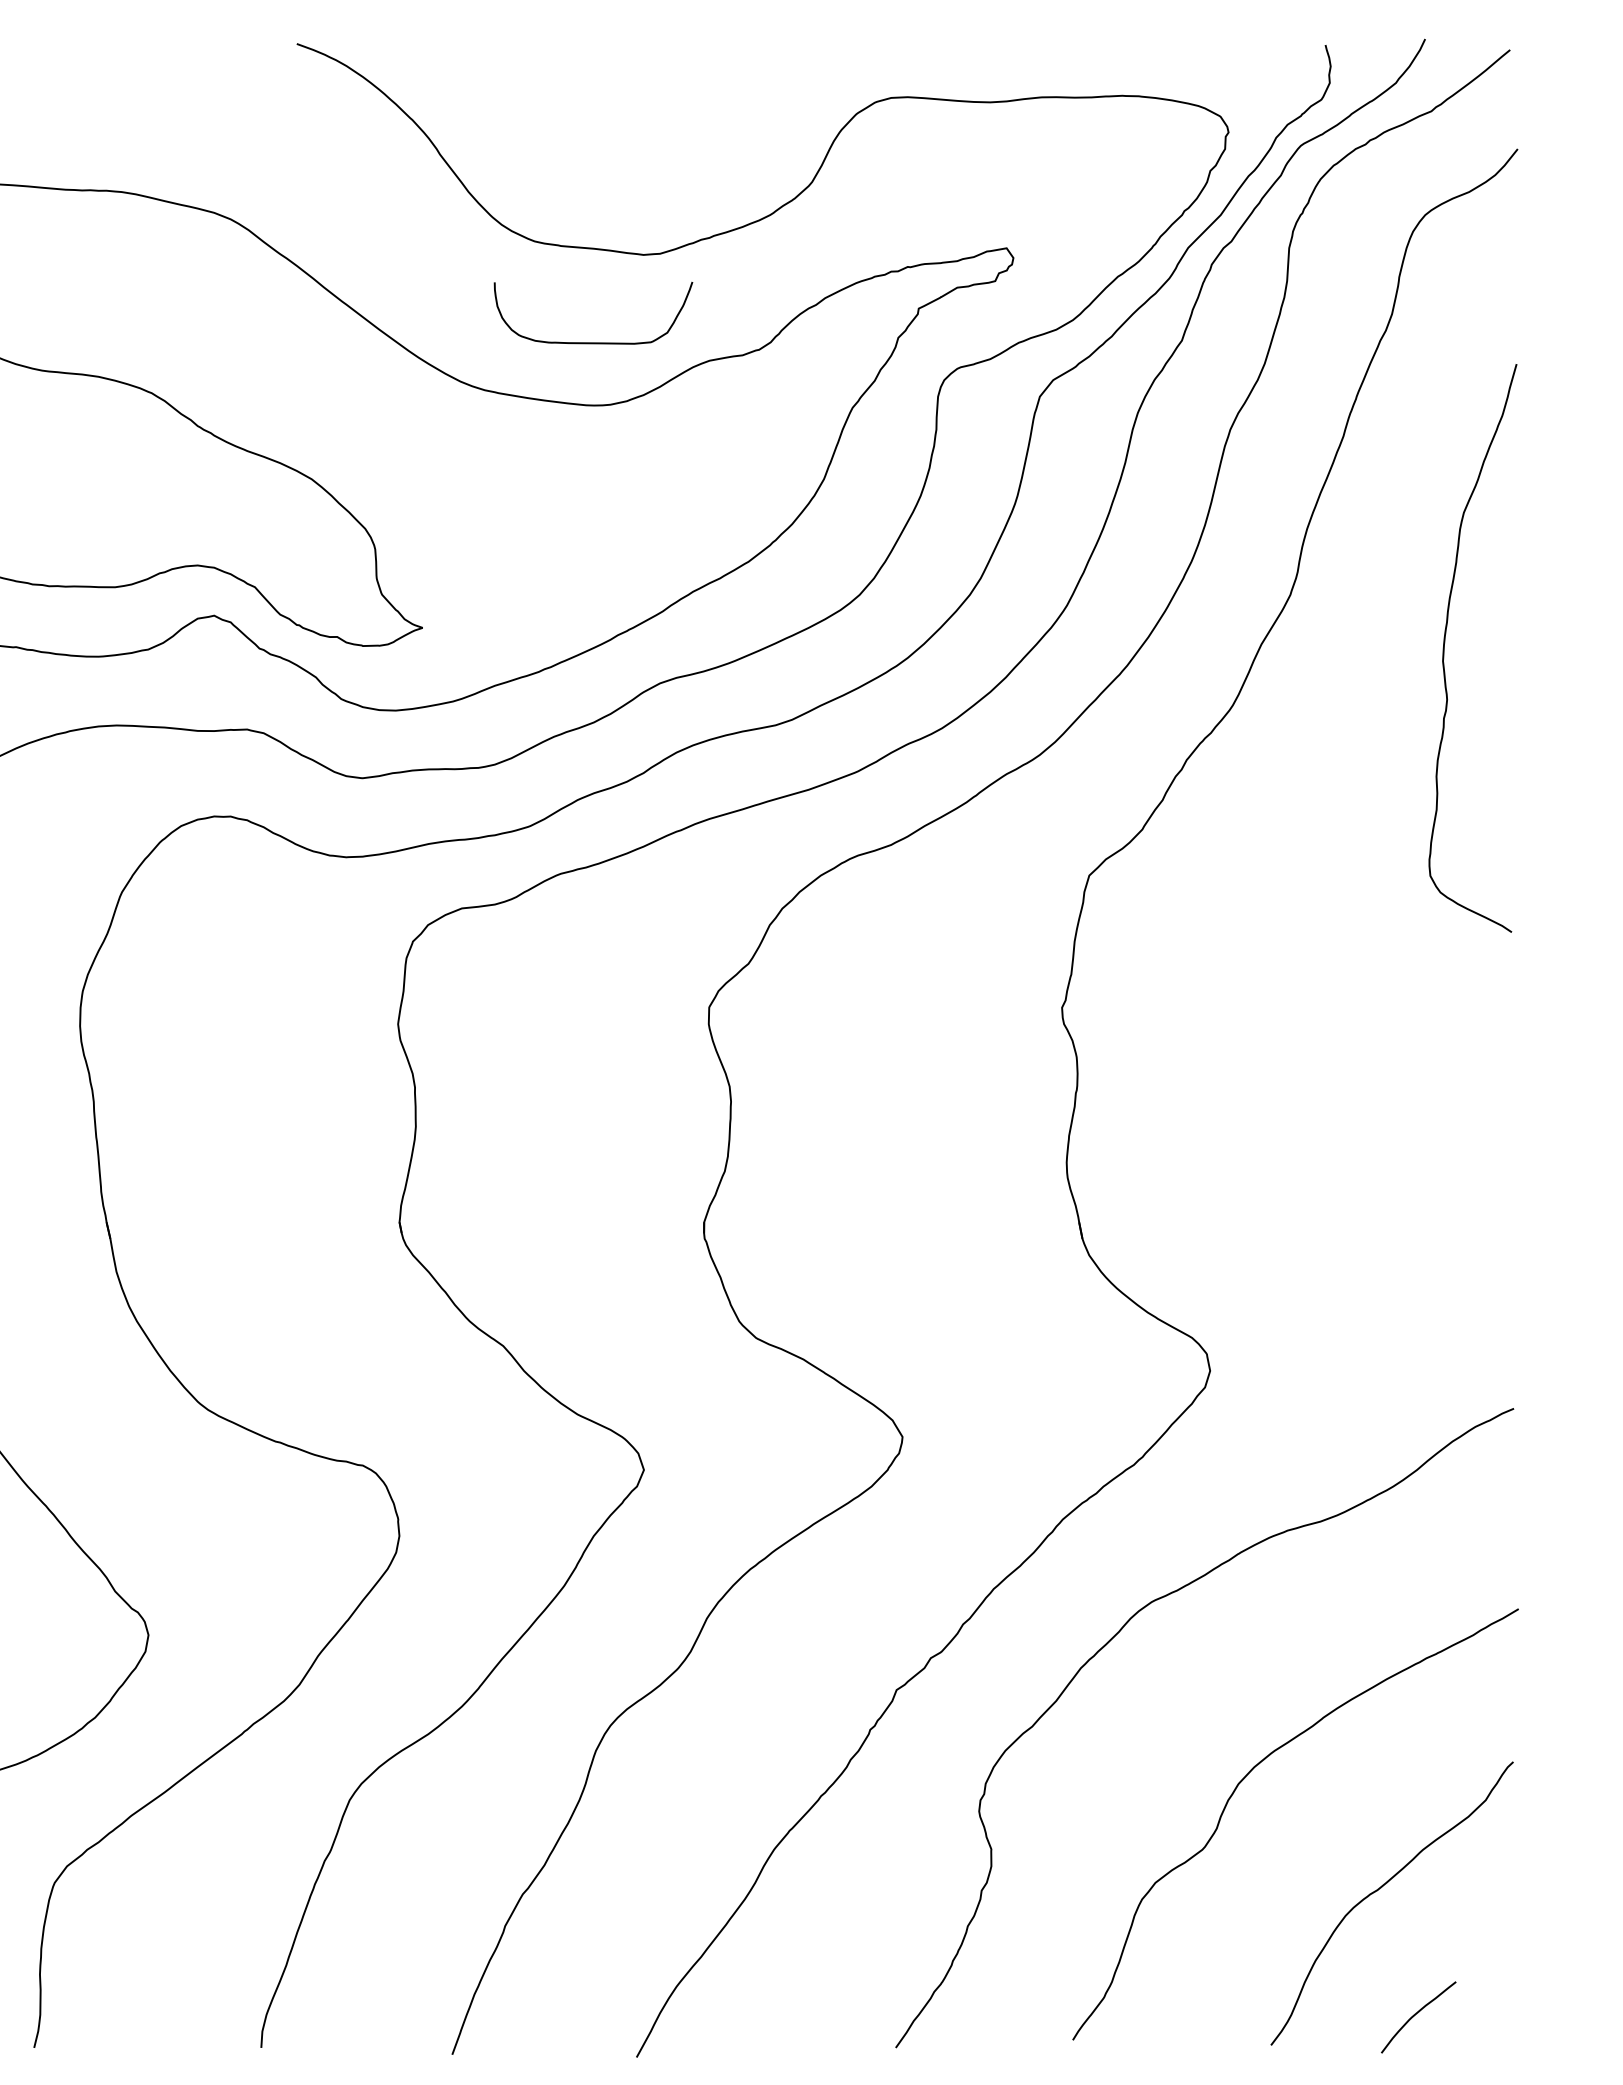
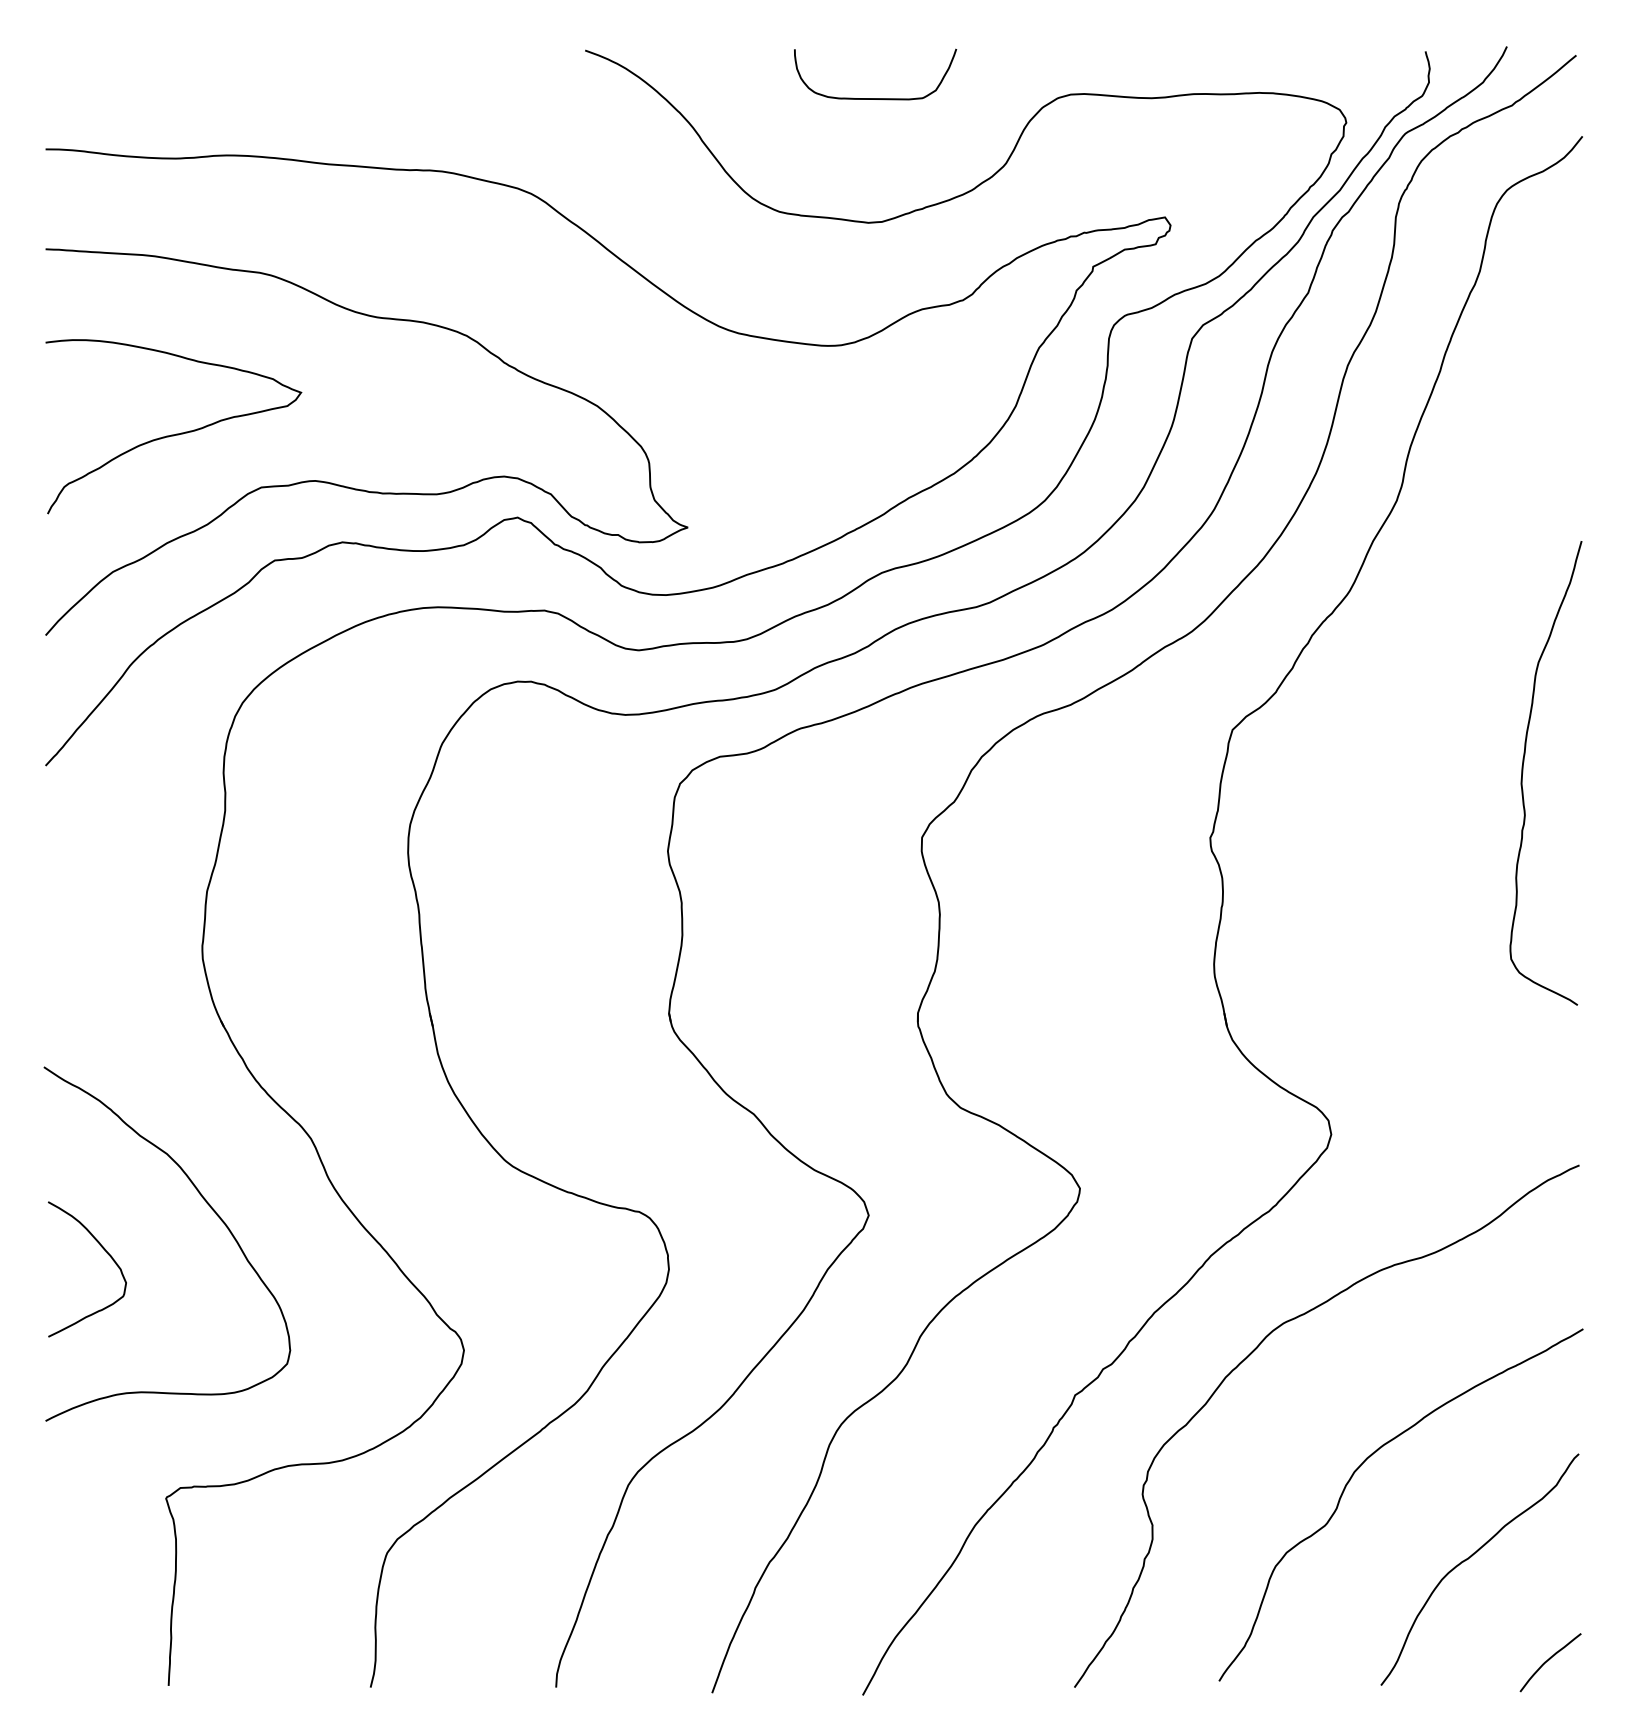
curve: (593, 342) -> (875, 98), moved
curve: (1445, 648) -> (1523, 773), moved
curve: (1417, 2014) -> (1549, 1660), moved

